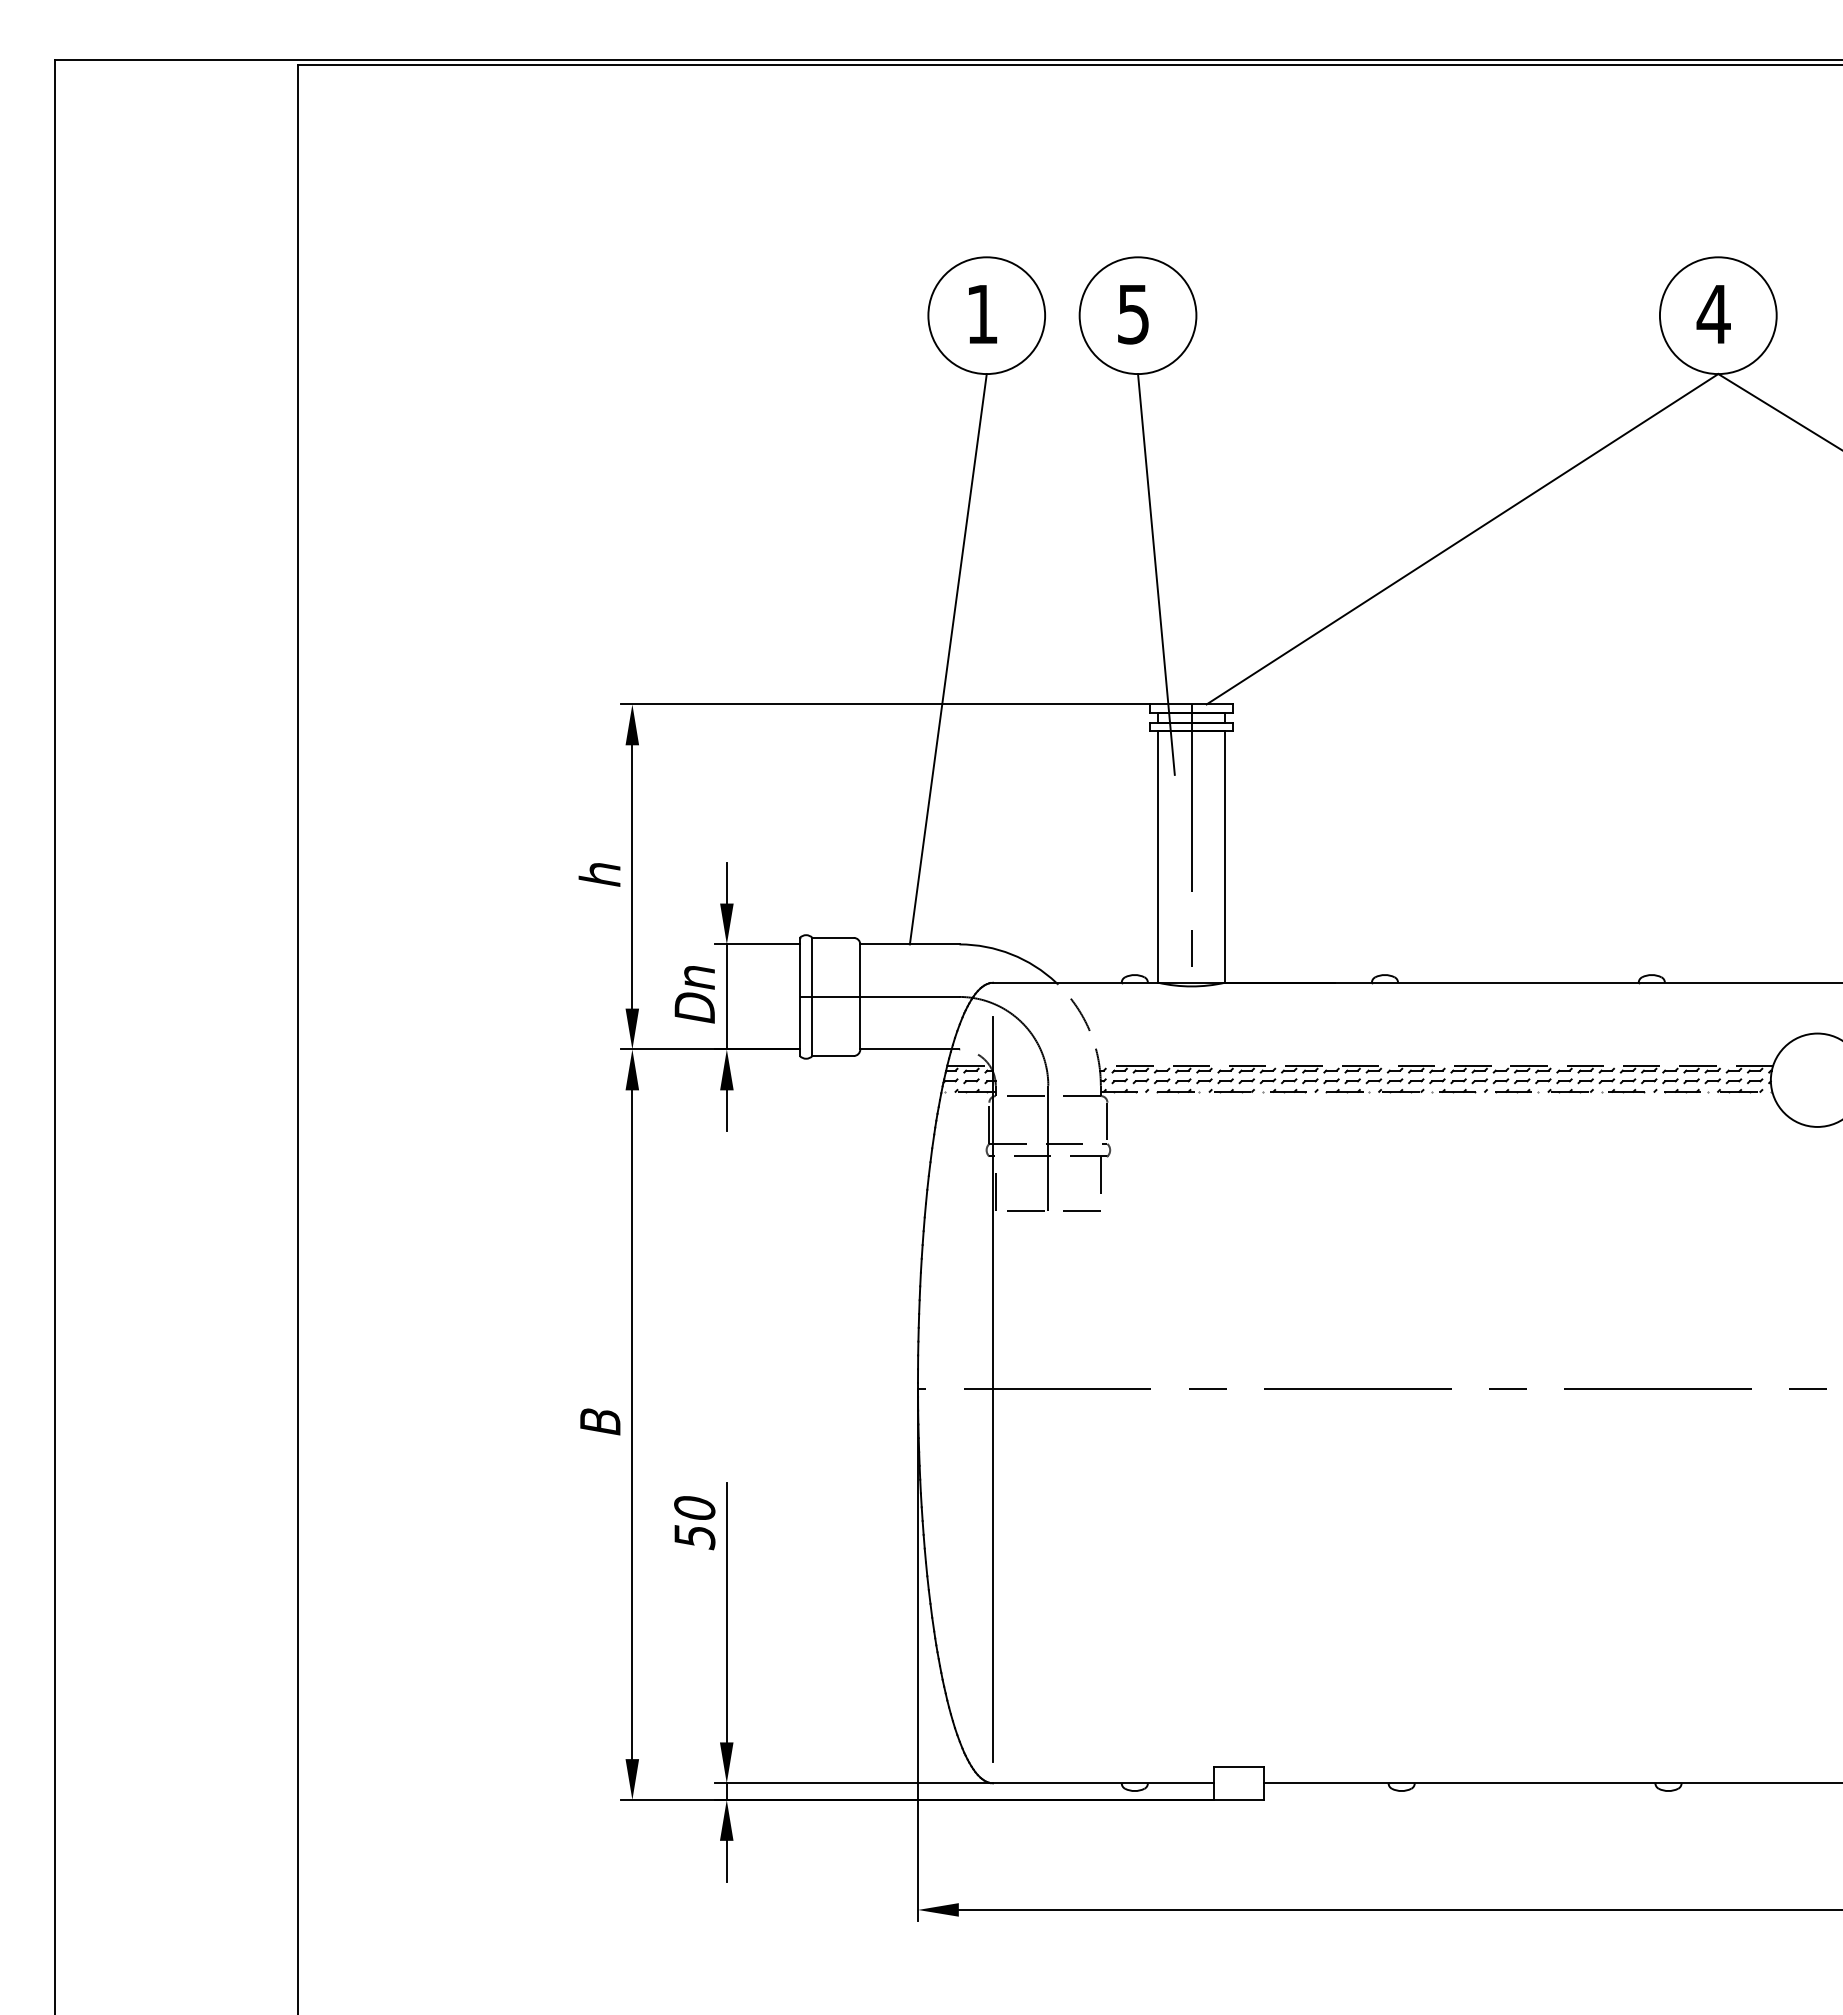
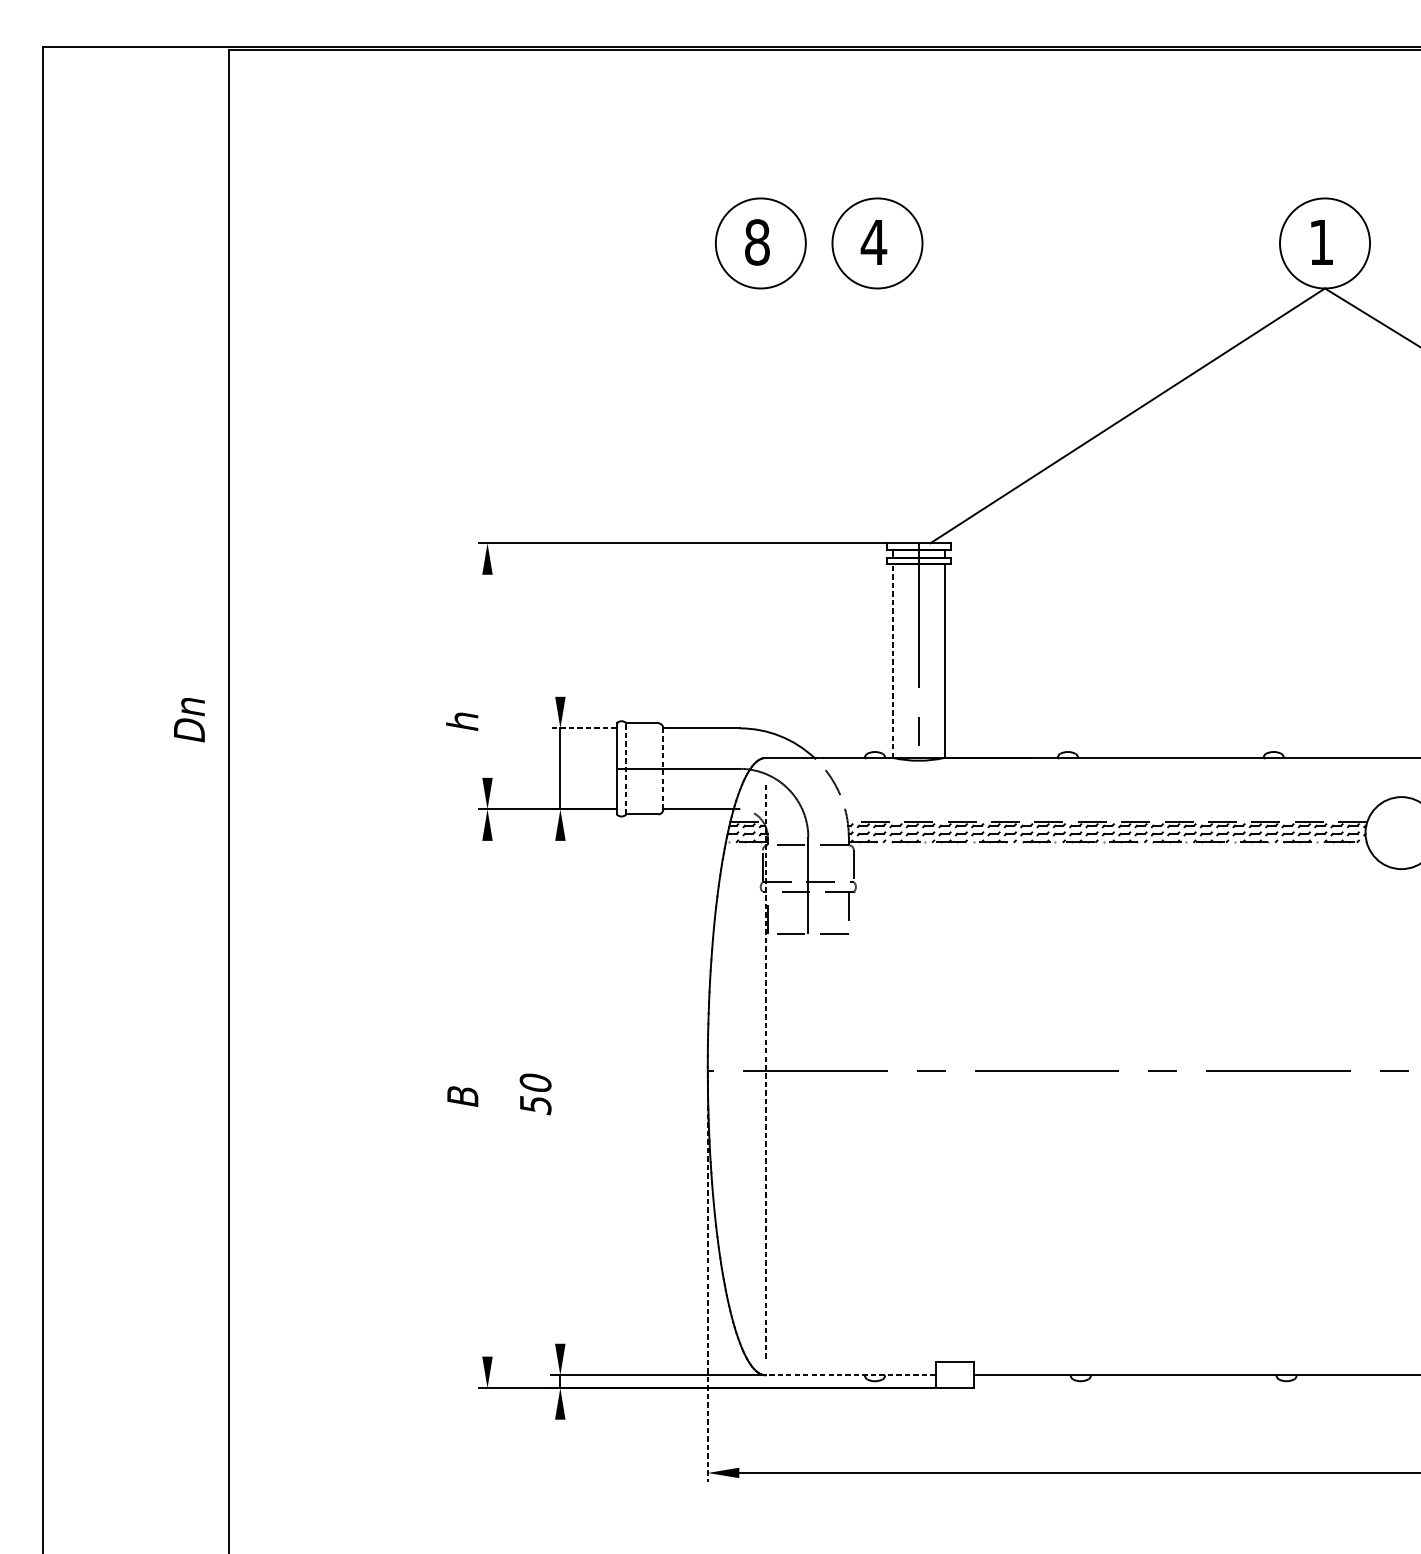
text: (982, 314) -> (757, 242), 1 -> 8
text: (1133, 314) -> (873, 242), 5 -> 4
text: (1713, 314) -> (1321, 242), 4 -> 1
line: (1156, 574) -> (891, 443), removed
line: (947, 659) -> (730, 508), removed
line: (1158, 857) -> (893, 661), solid -> dashed
text: (599, 874) -> (462, 721), moved
line: (632, 876) -> (487, 675), removed
line: (726, 882) -> (560, 680), removed
line: (757, 944) -> (584, 728), solid -> dashed
text: (694, 994) -> (189, 719), moved
line: (812, 996) -> (626, 768), solid -> dashed
line: (860, 996) -> (663, 768), solid -> dashed
line: (726, 1110) -> (560, 856), removed
line: (993, 1389) -> (766, 1071), solid -> dashed
line: (632, 1424) -> (487, 1098), removed
text: (694, 1523) -> (535, 1094), moved
line: (726, 1612) -> (560, 1243), removed
line: (917, 1655) -> (707, 1276), solid -> dashed
line: (1102, 1783) -> (850, 1375), solid -> dashed
line: (726, 1860) -> (560, 1434), removed

